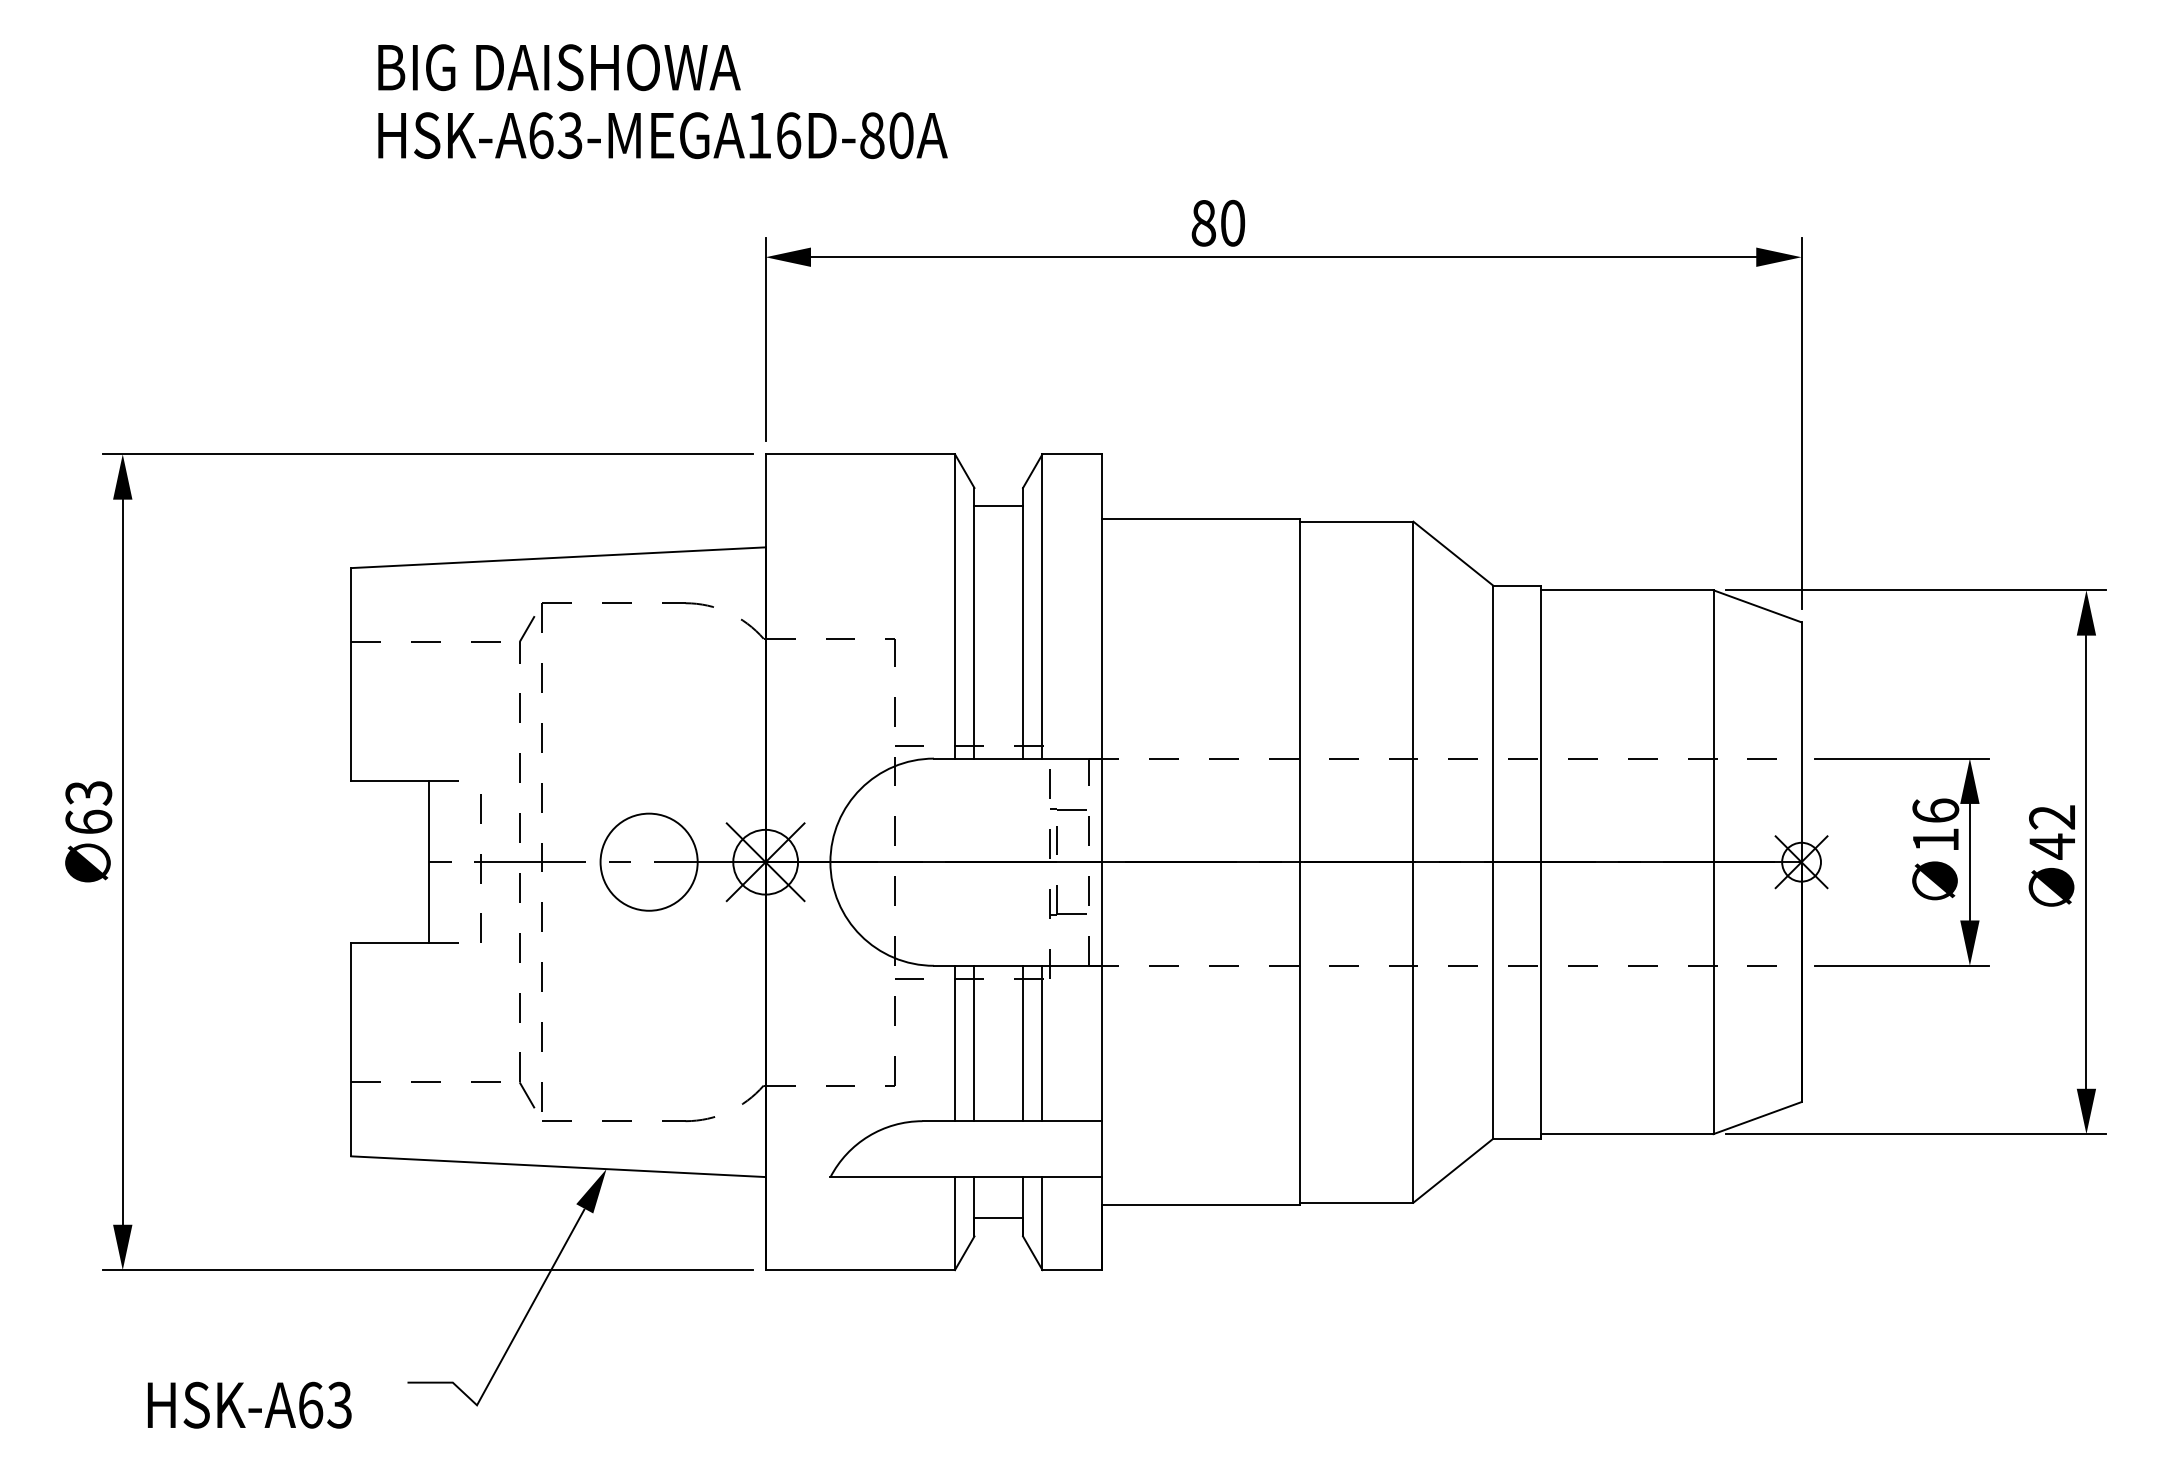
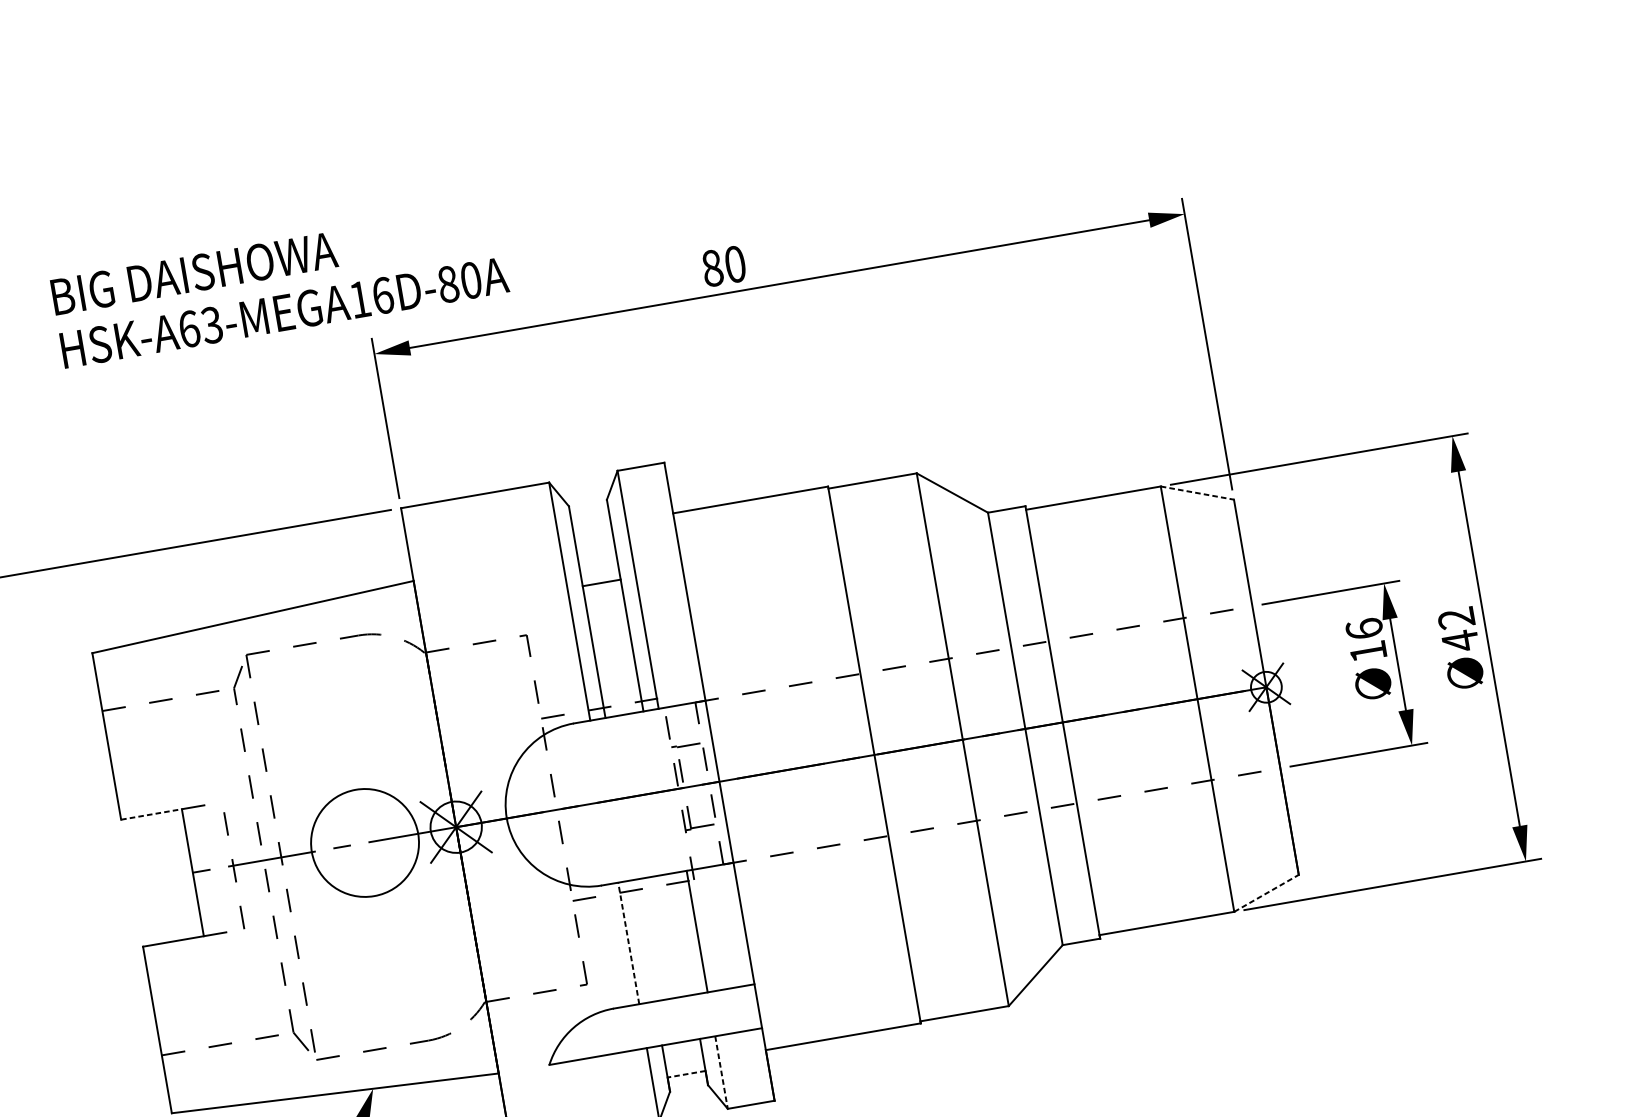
text: (662, 101) -> (279, 286), moved
line: (998, 506) -> (601, 583), moved
line: (1757, 606) -> (1197, 493), solid -> dashed
line: (390, 781) -> (151, 814), solid -> dashed
circle: (648, 861) -> (364, 842), size x1.4
line: (955, 1043) -> (629, 943), solid -> dashed
line: (974, 1043) -> (644, 940), removed
line: (1023, 1043) -> (682, 934), removed
line: (1757, 1118) -> (1266, 893), solid -> dashed
line: (998, 1218) -> (686, 1074), solid -> dashed
line: (1042, 1224) -> (721, 1073), solid -> dashed

